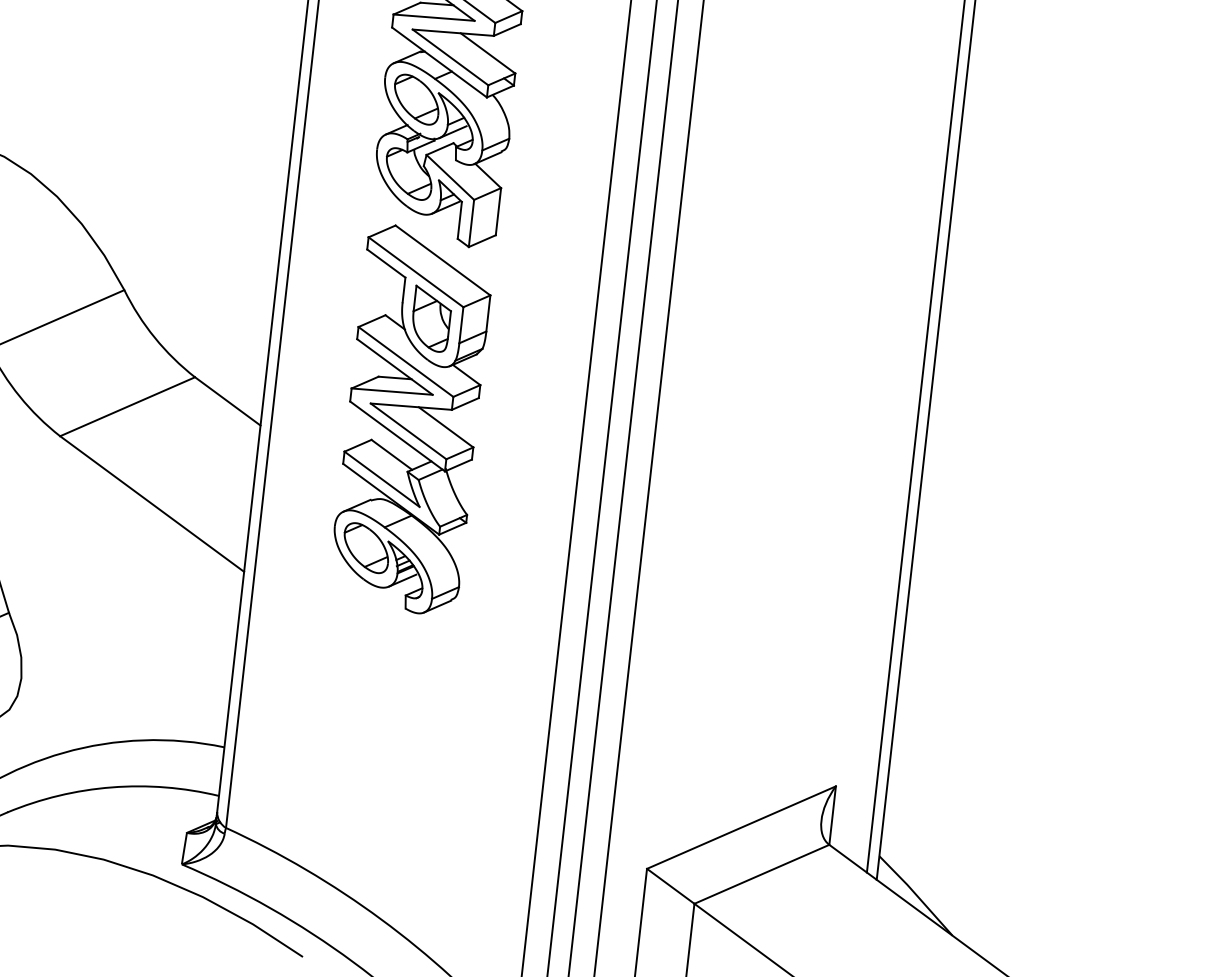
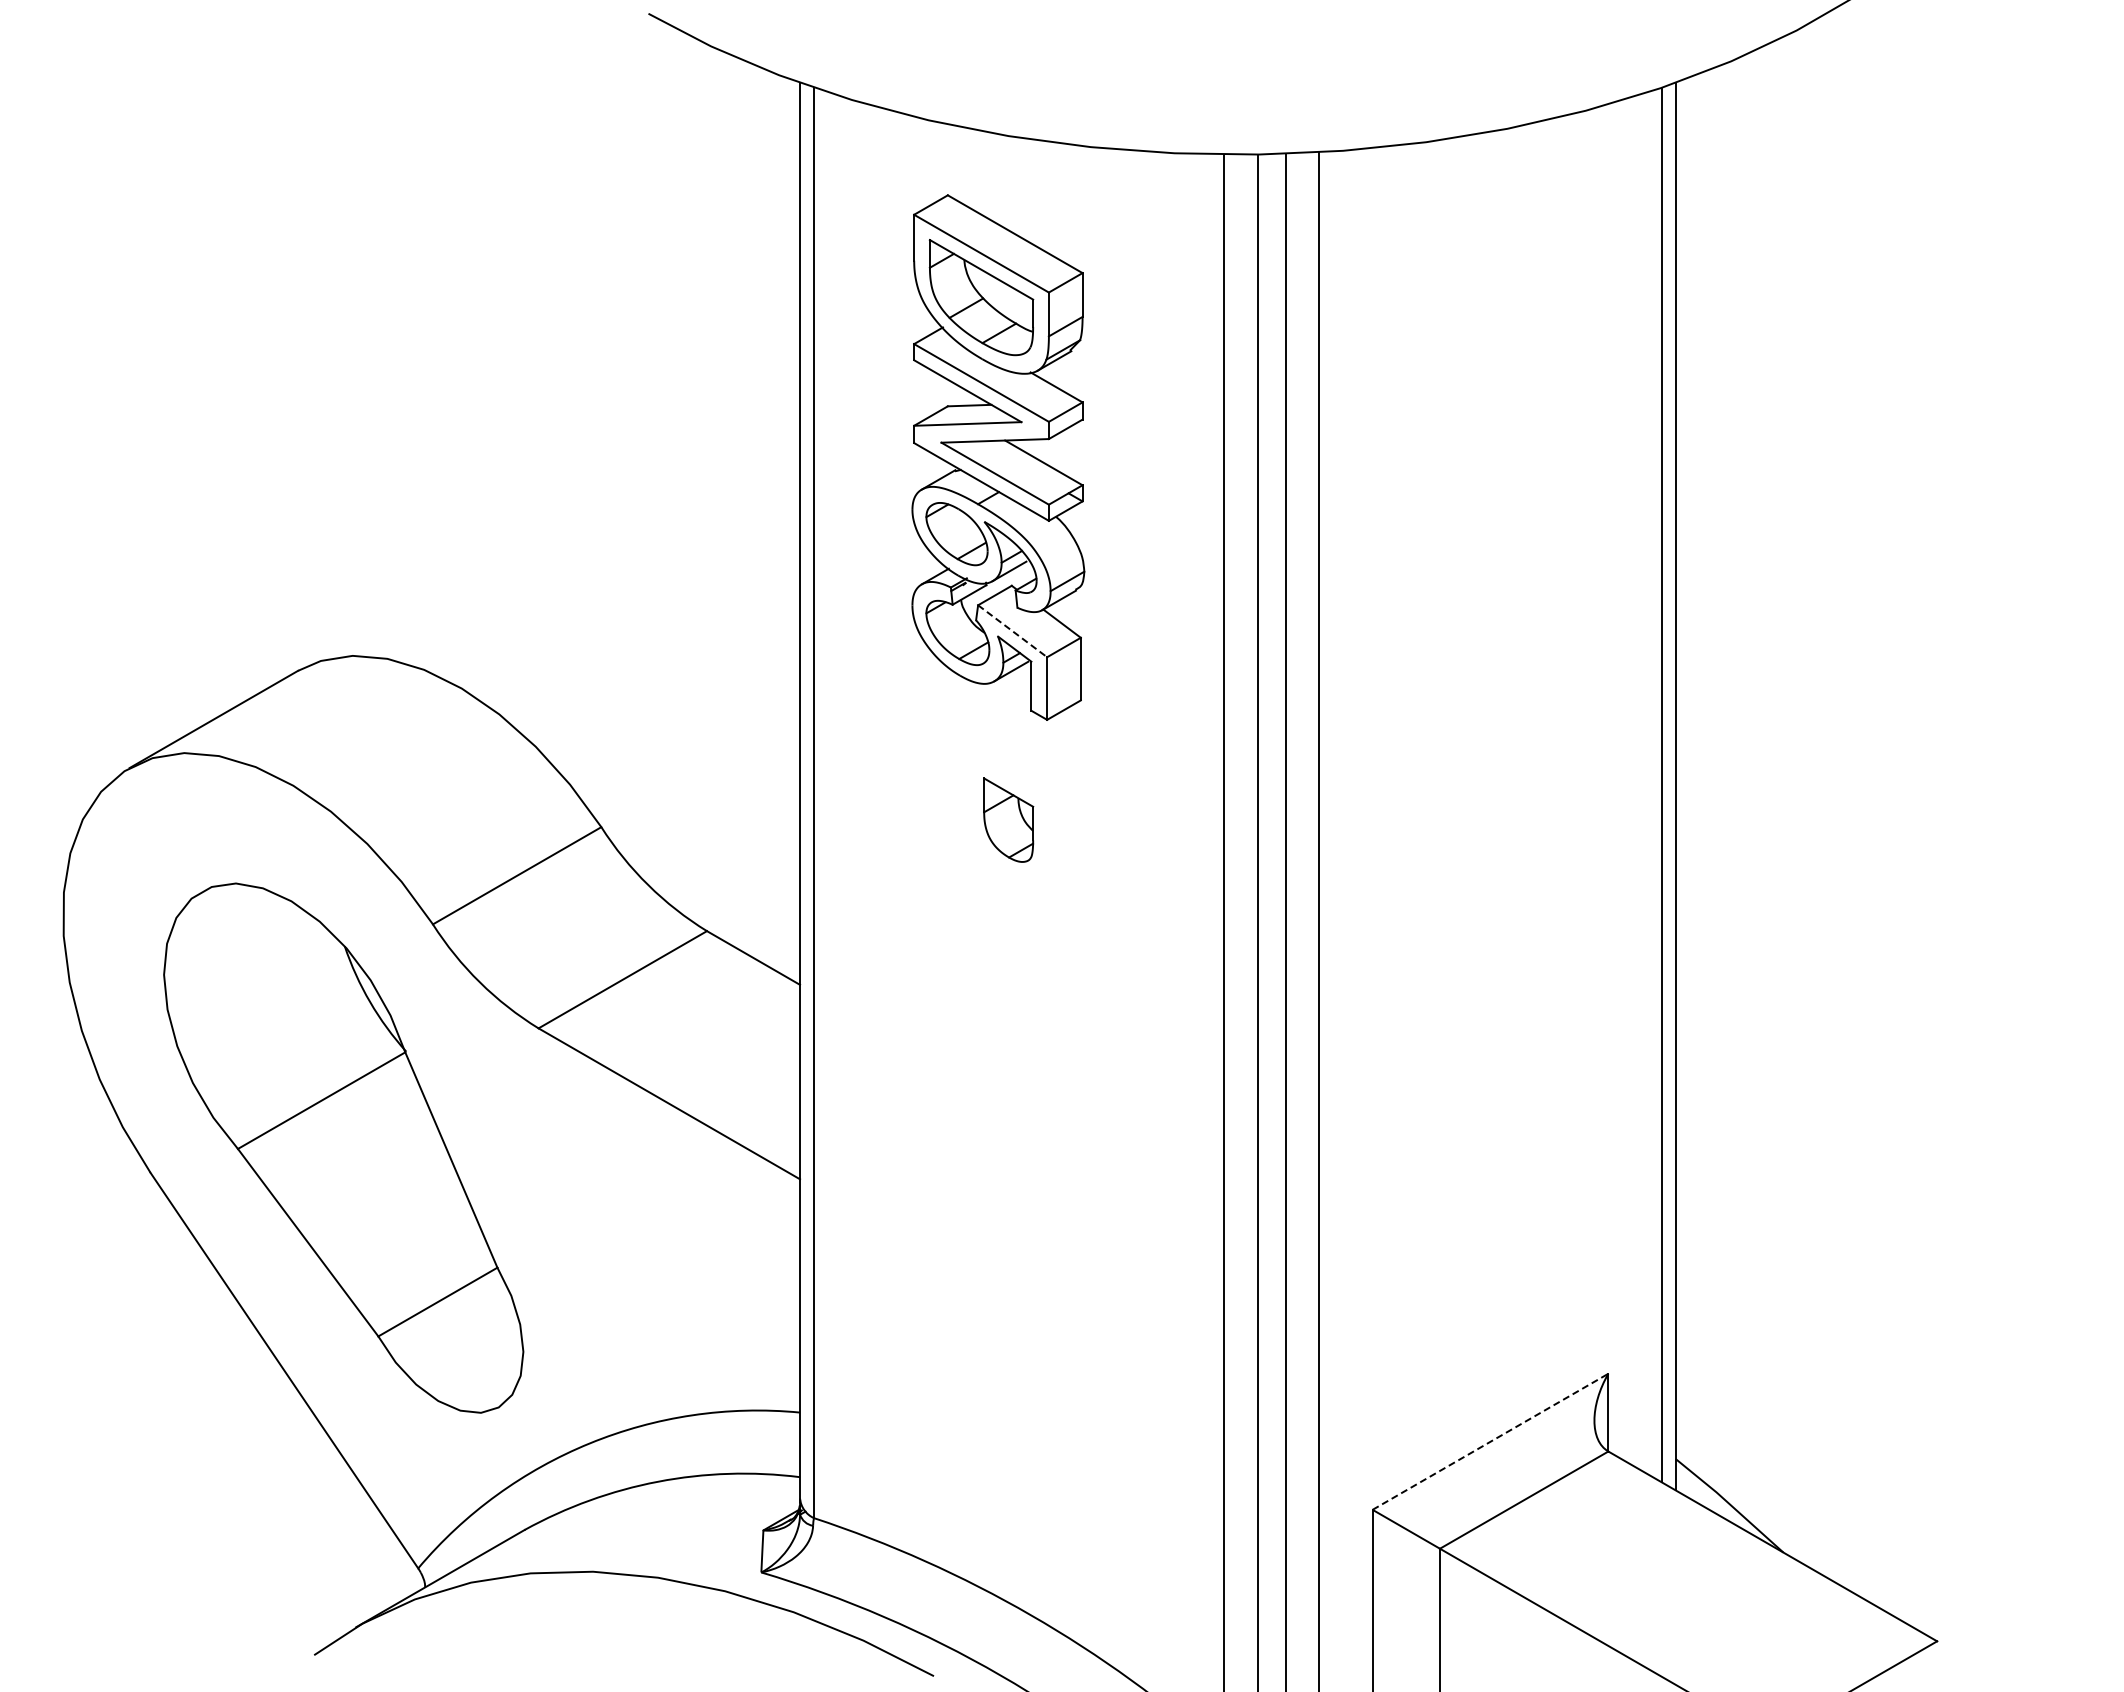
line: (450, 177) -> (1013, 631), solid -> dashed
part: (412, 420) -> (998, 955), removed
line: (741, 827) -> (1490, 1441), solid -> dashed

